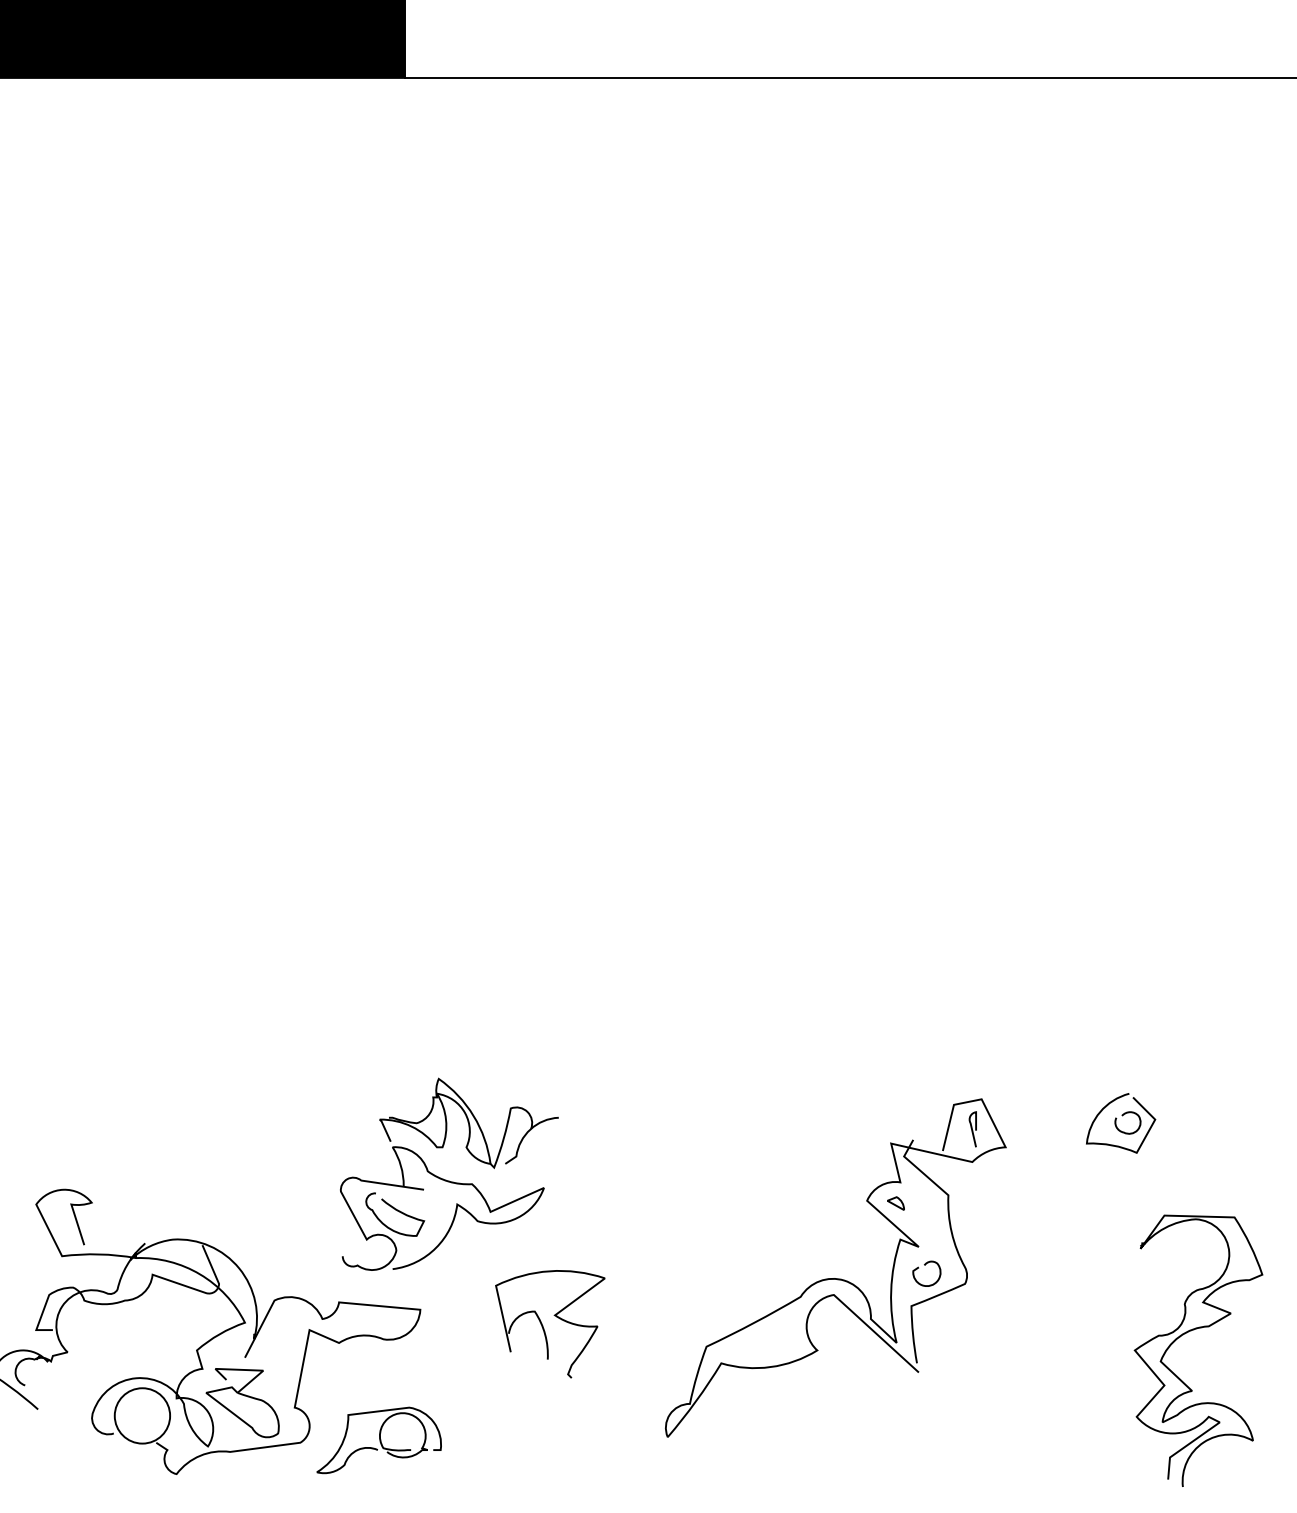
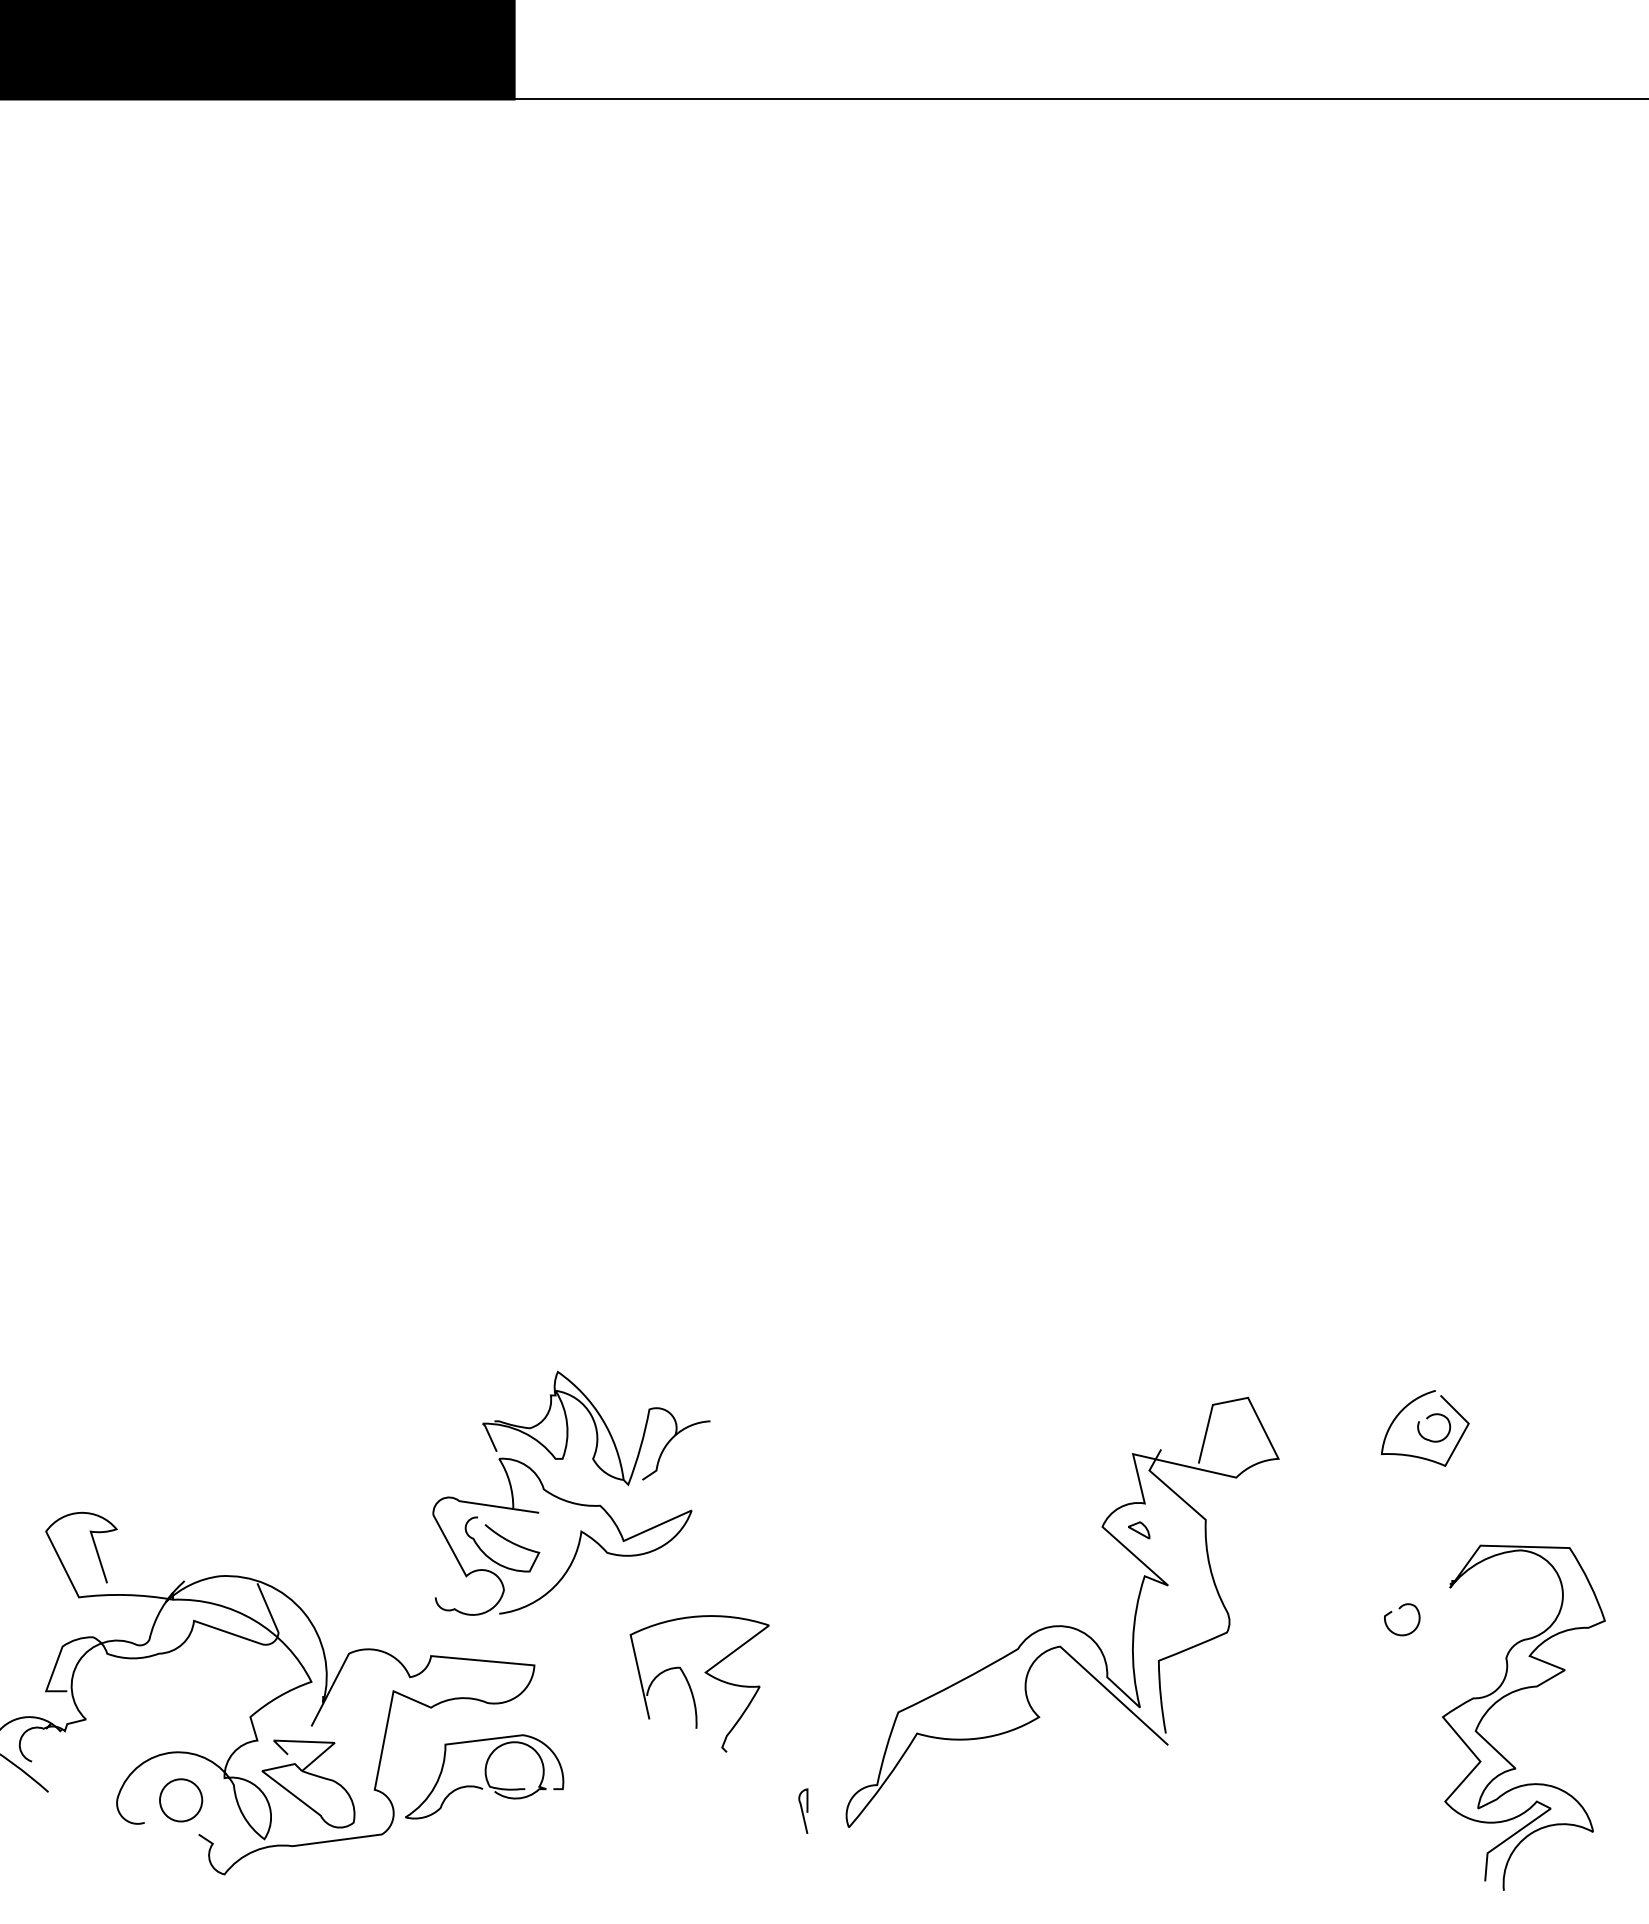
curve: (972, 1129) -> (802, 1811), moved
curve: (925, 1265) -> (1400, 1609), moved
circle: (142, 1415) -> (181, 1799), size x0.6
part: (378, 1440) -> (483, 1776), moved

